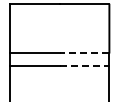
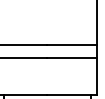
line: (84, 53) -> (72, 45), dashed -> solid
line: (84, 65) -> (72, 57), dashed -> solid

